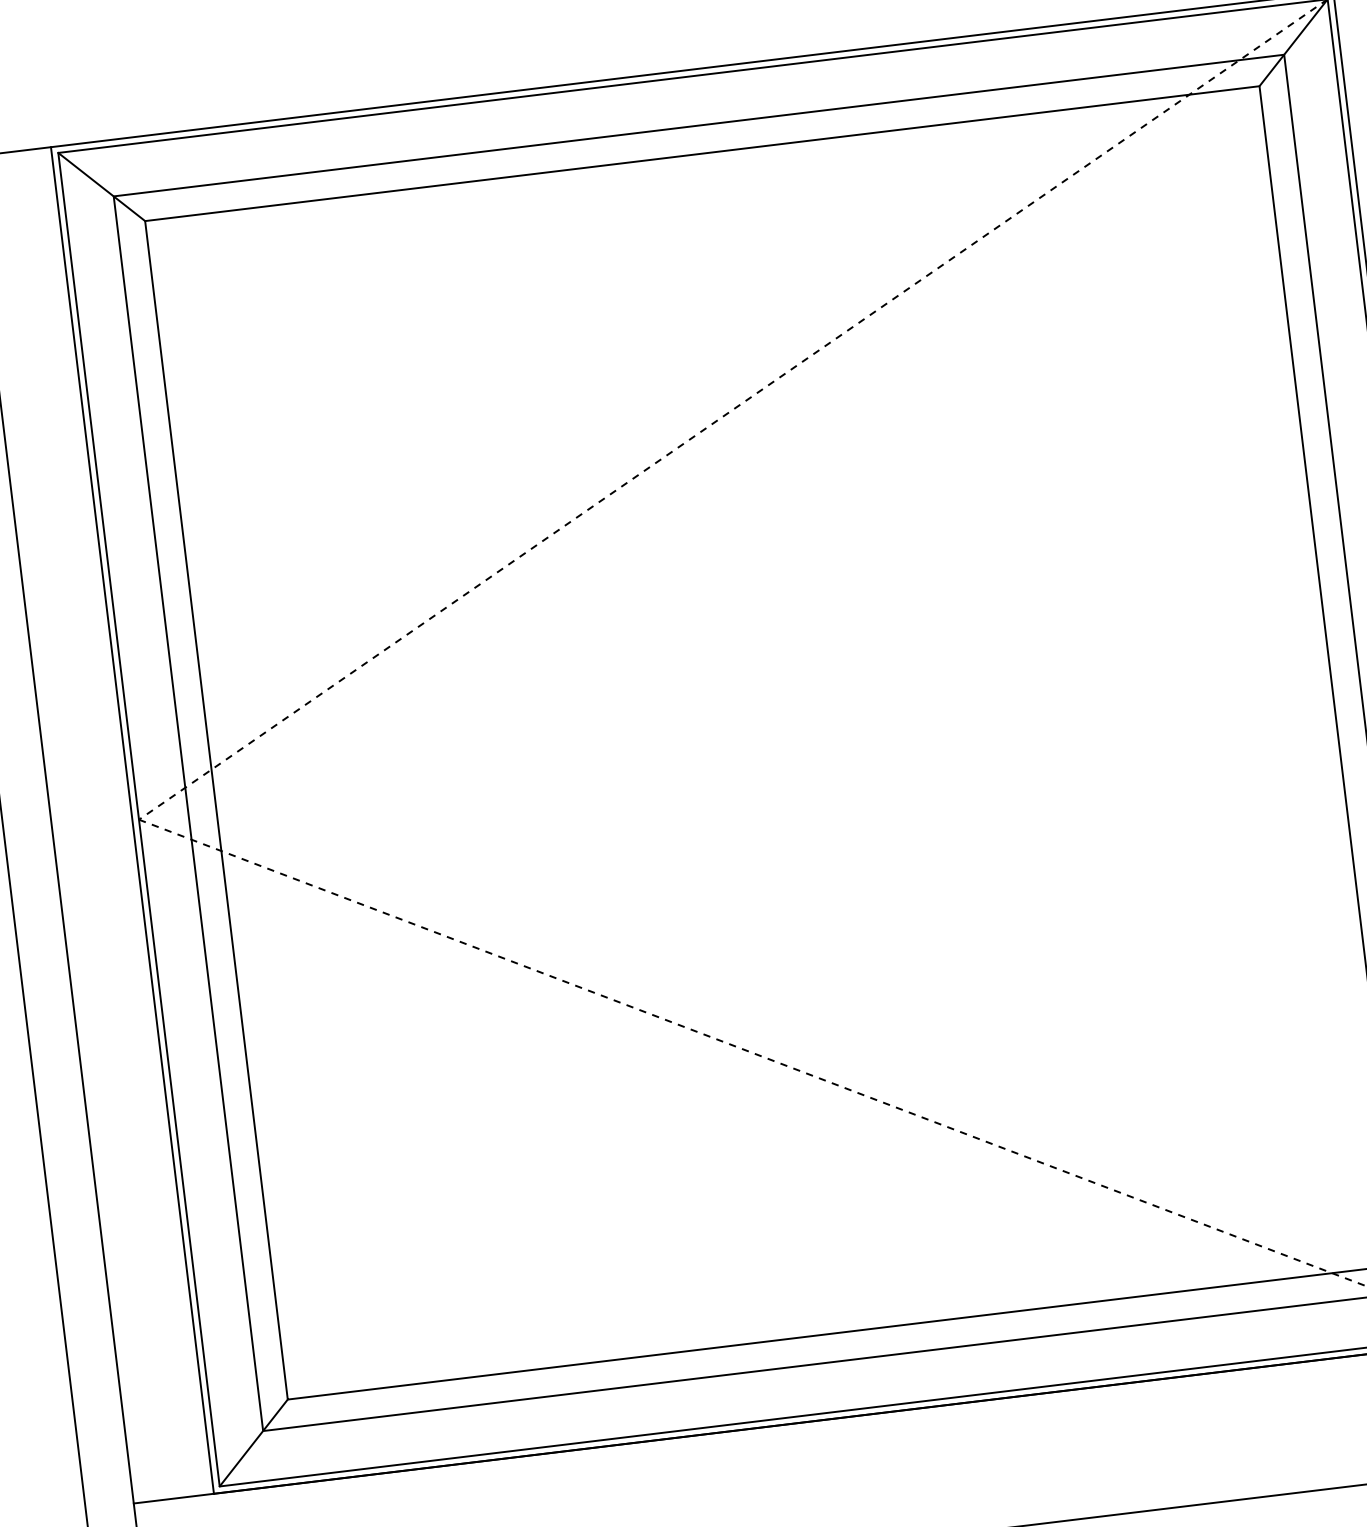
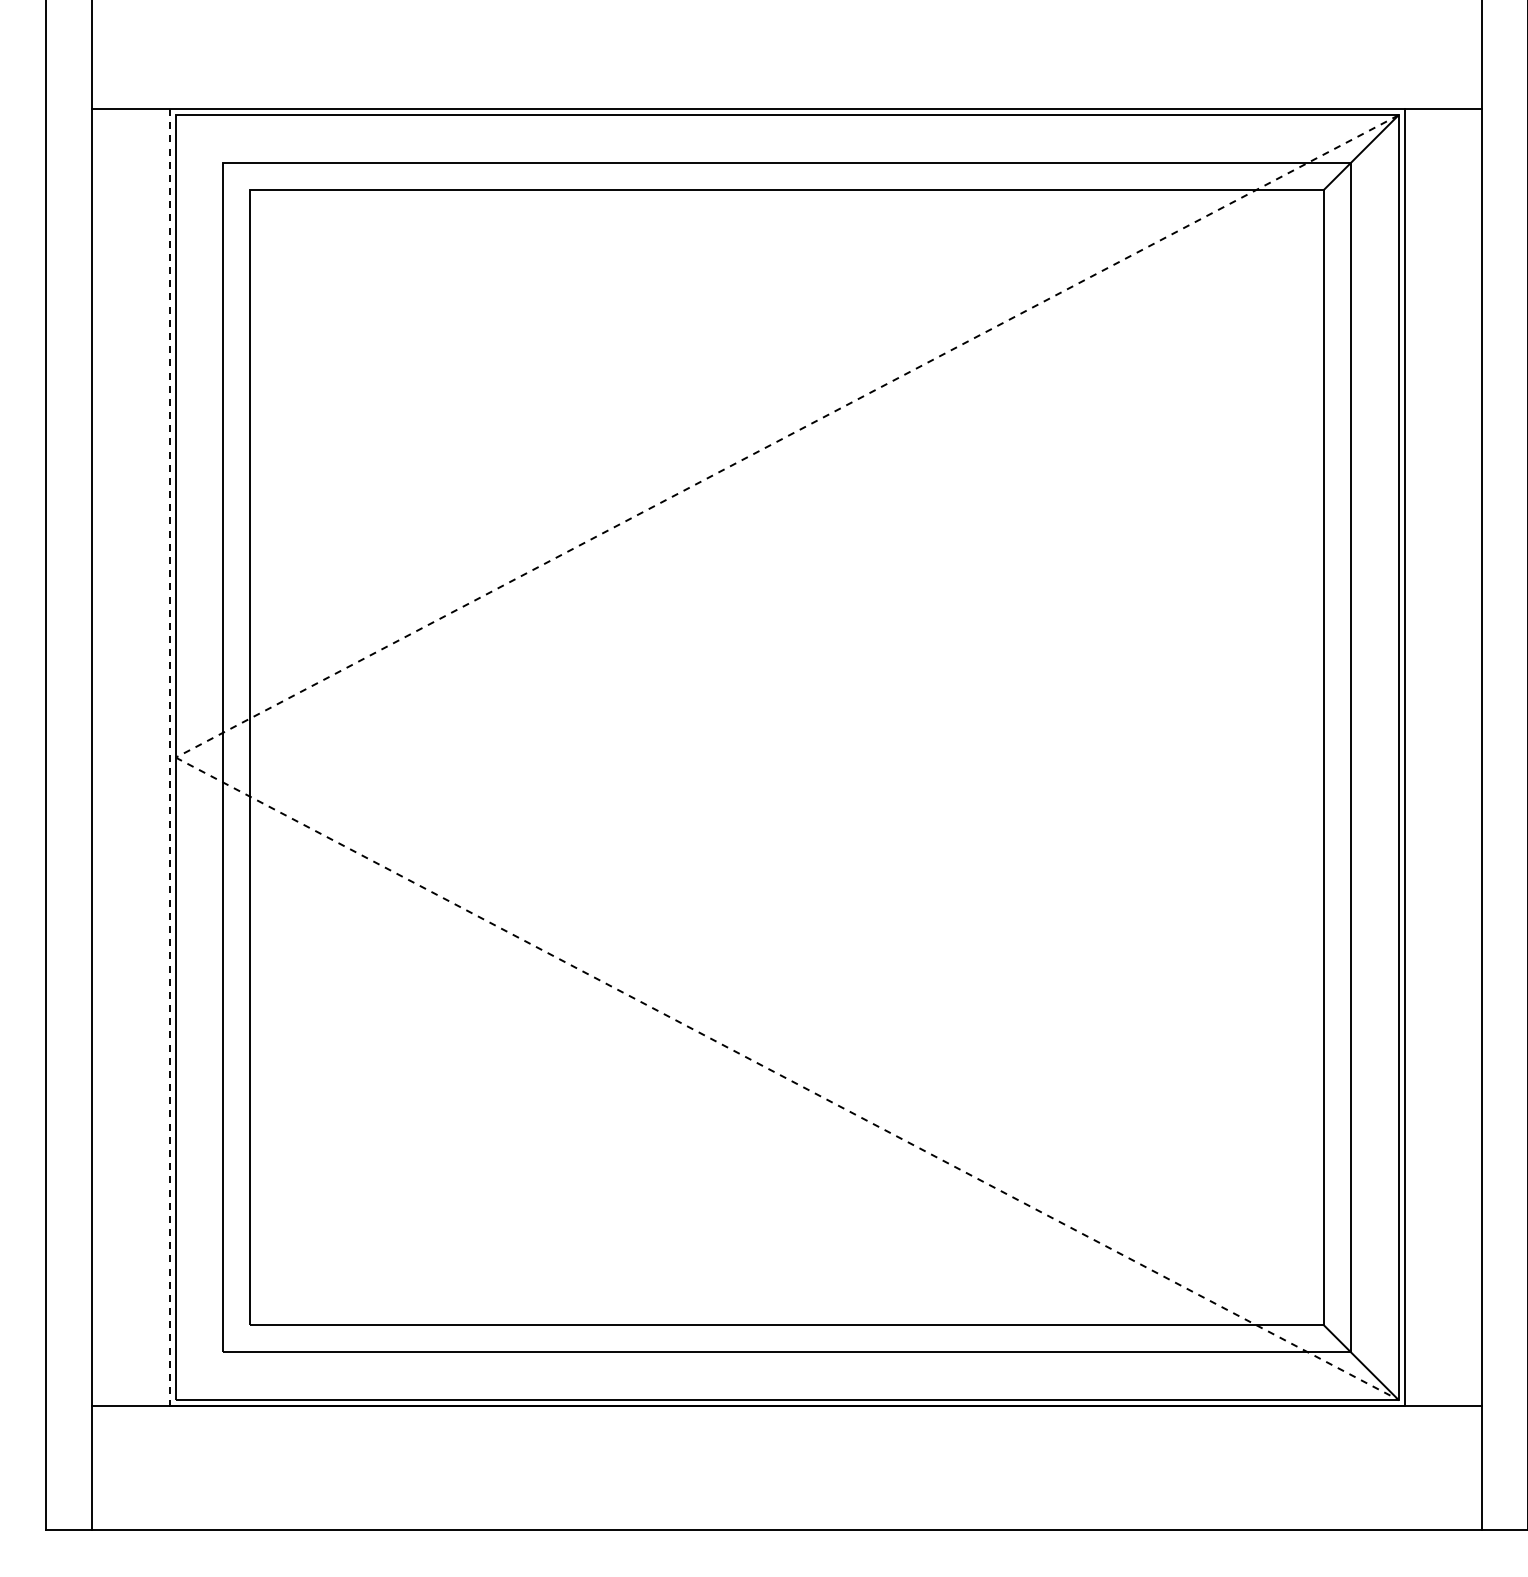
line: (101, 186) -> (212, 152), removed
line: (132, 820) -> (169, 757), solid -> dashed
line: (253, 1443) -> (212, 1362), removed

